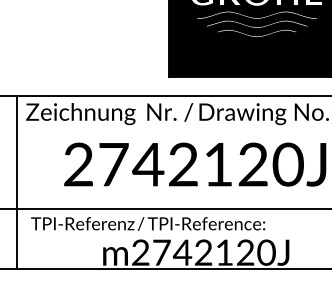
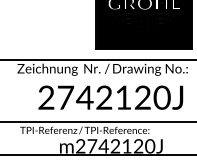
line: (17, 182) -> (12, 107), removed

